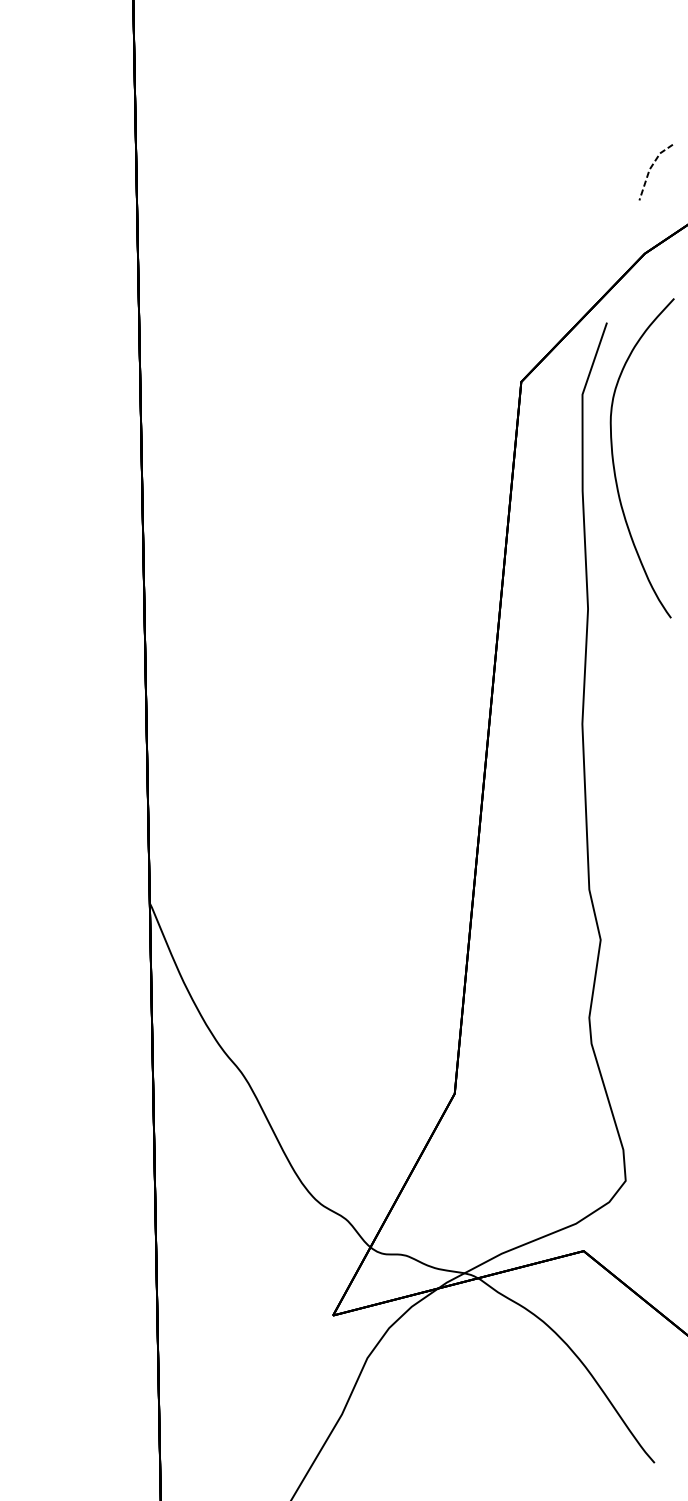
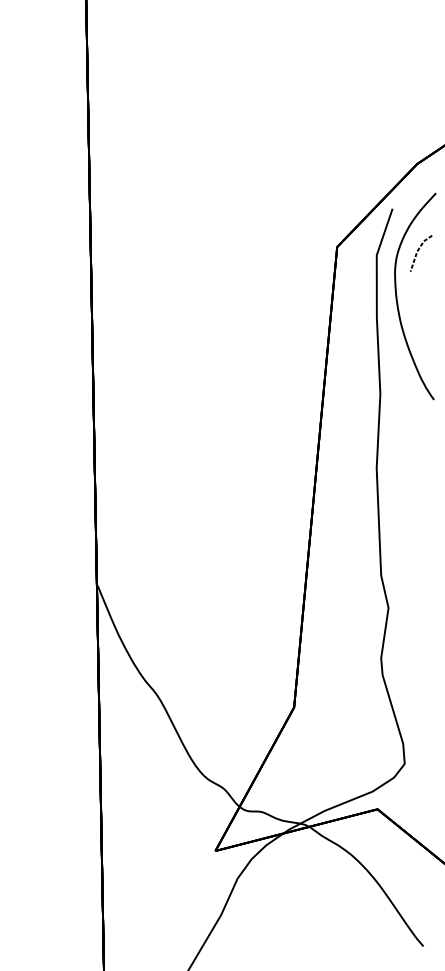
line: (653, 167) -> (419, 250), moved

